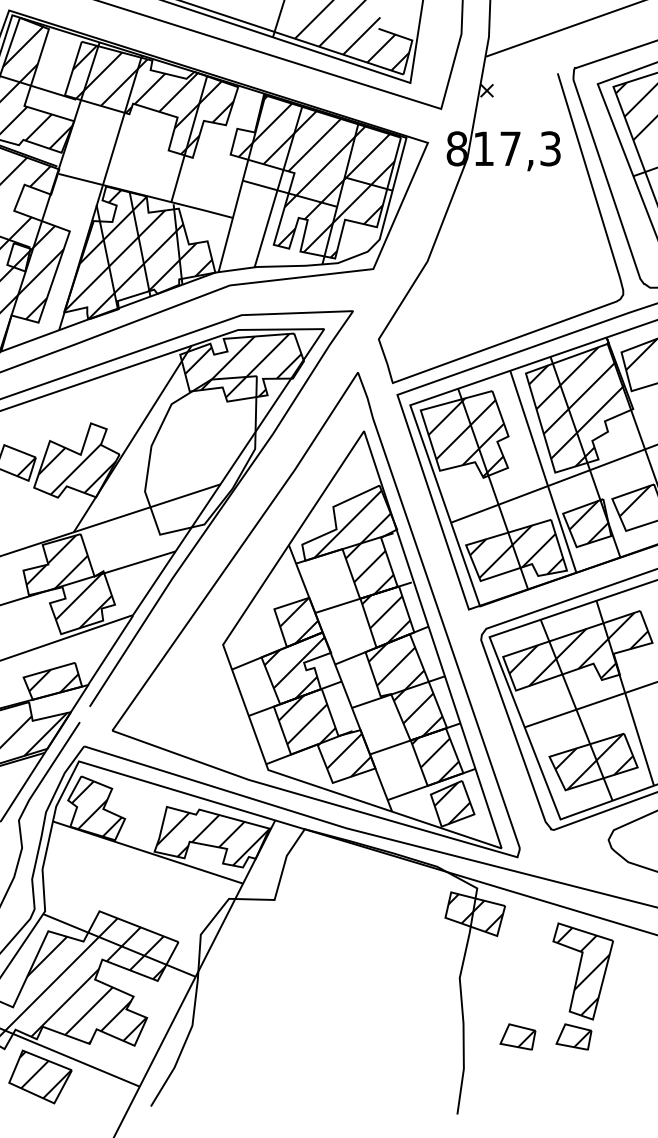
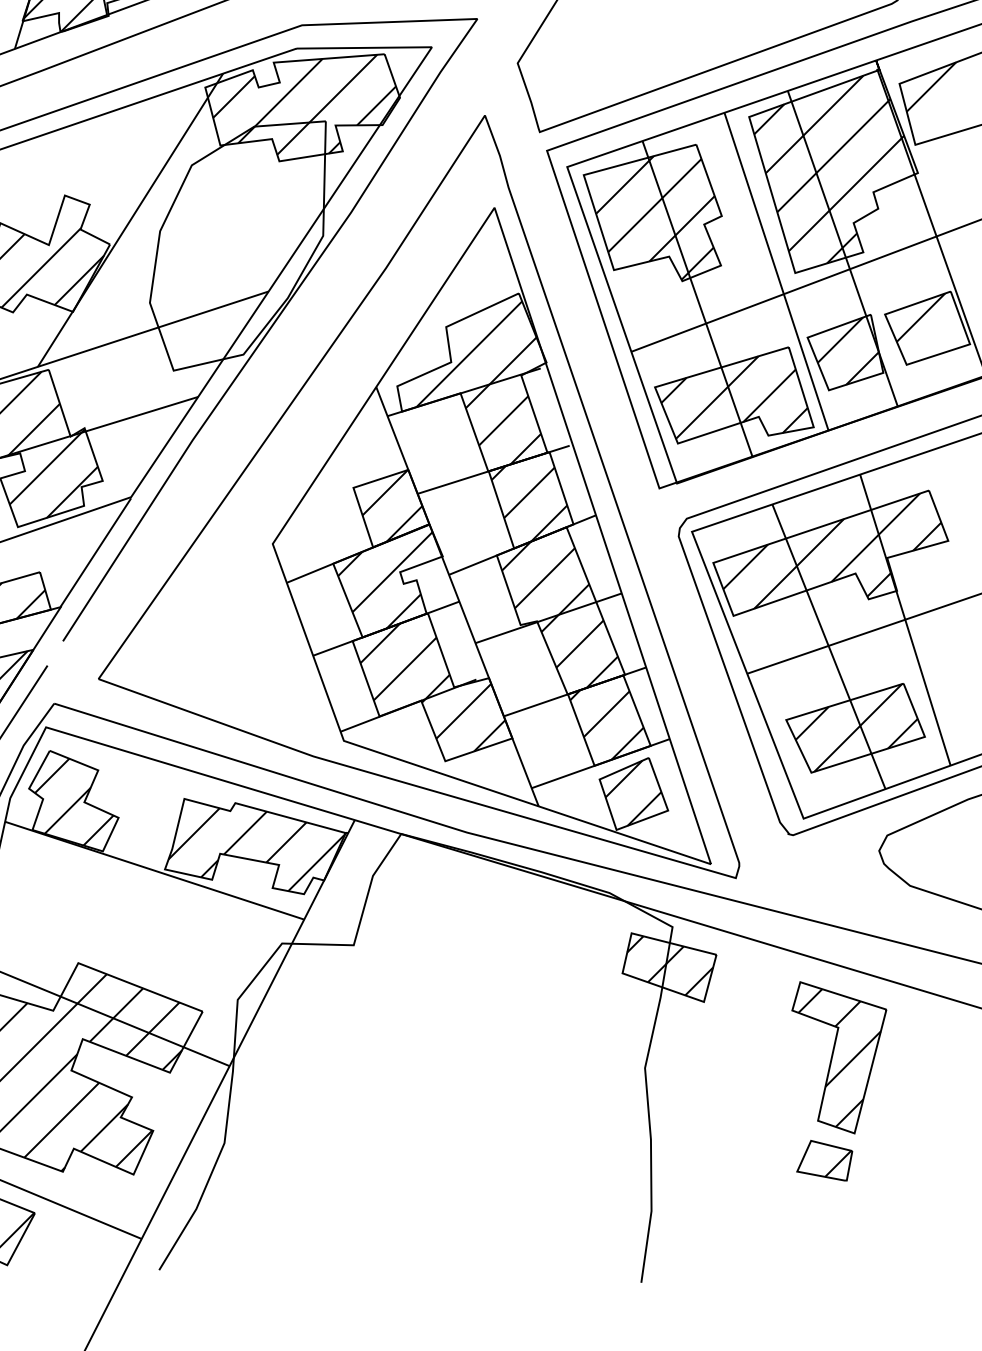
part: (517, 1036) -> (735, 1160), removed

